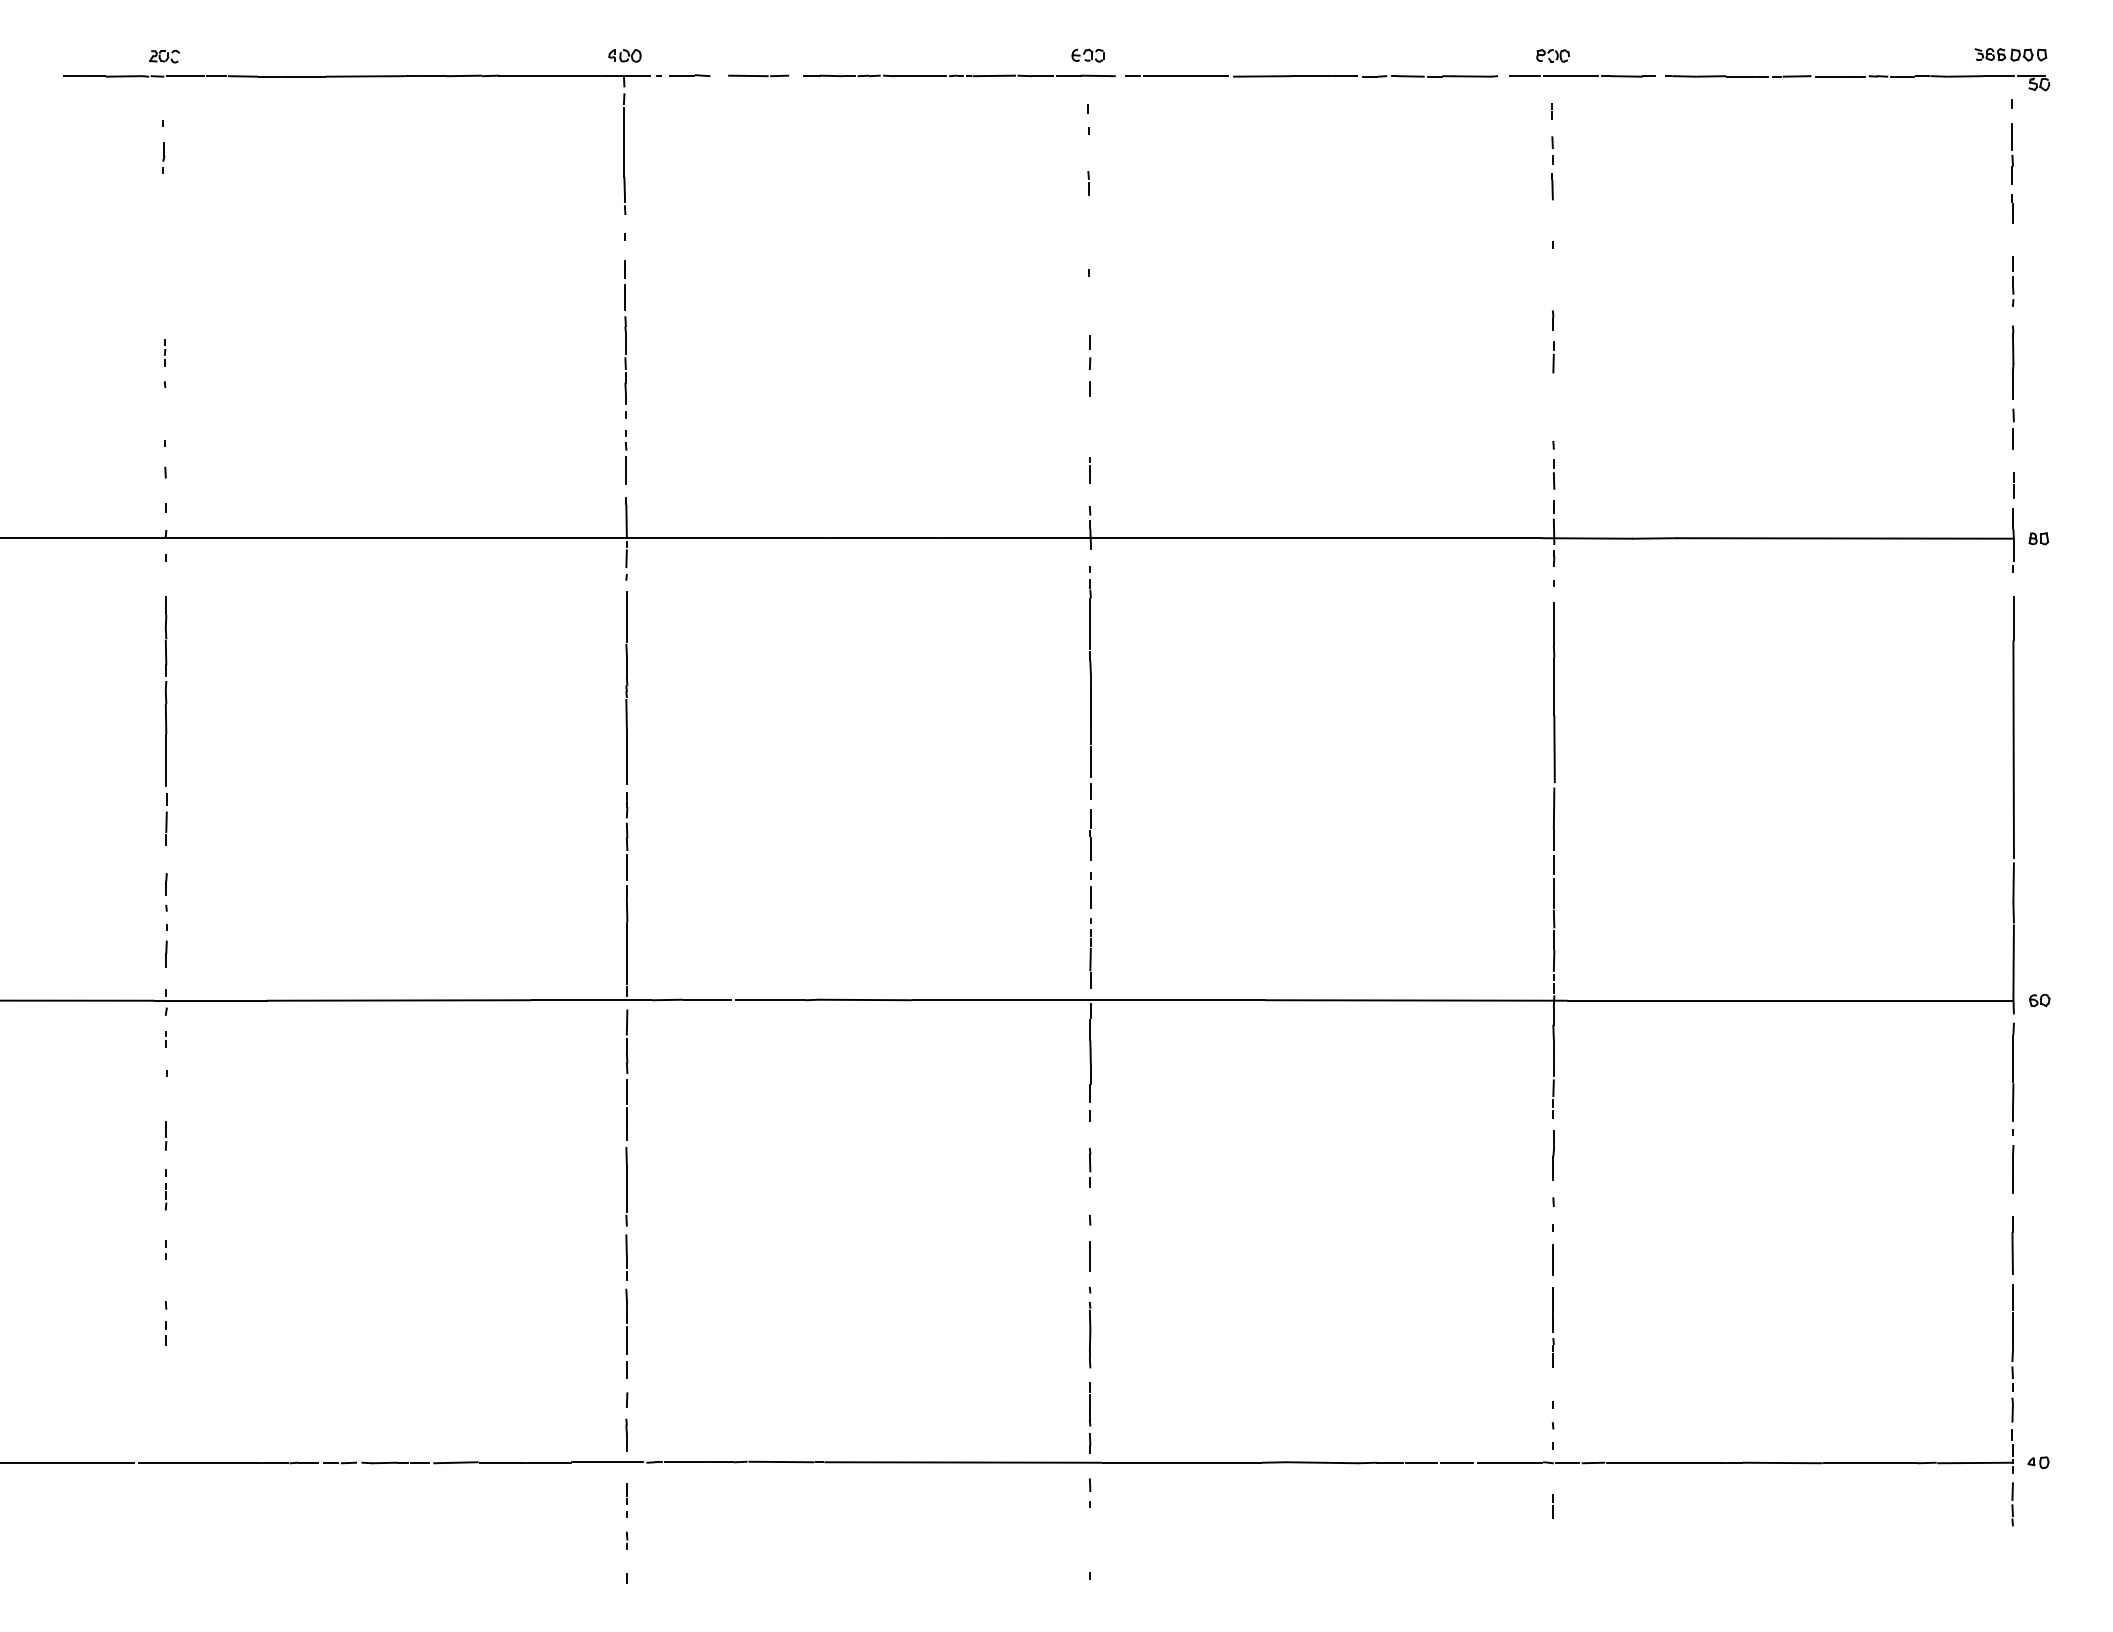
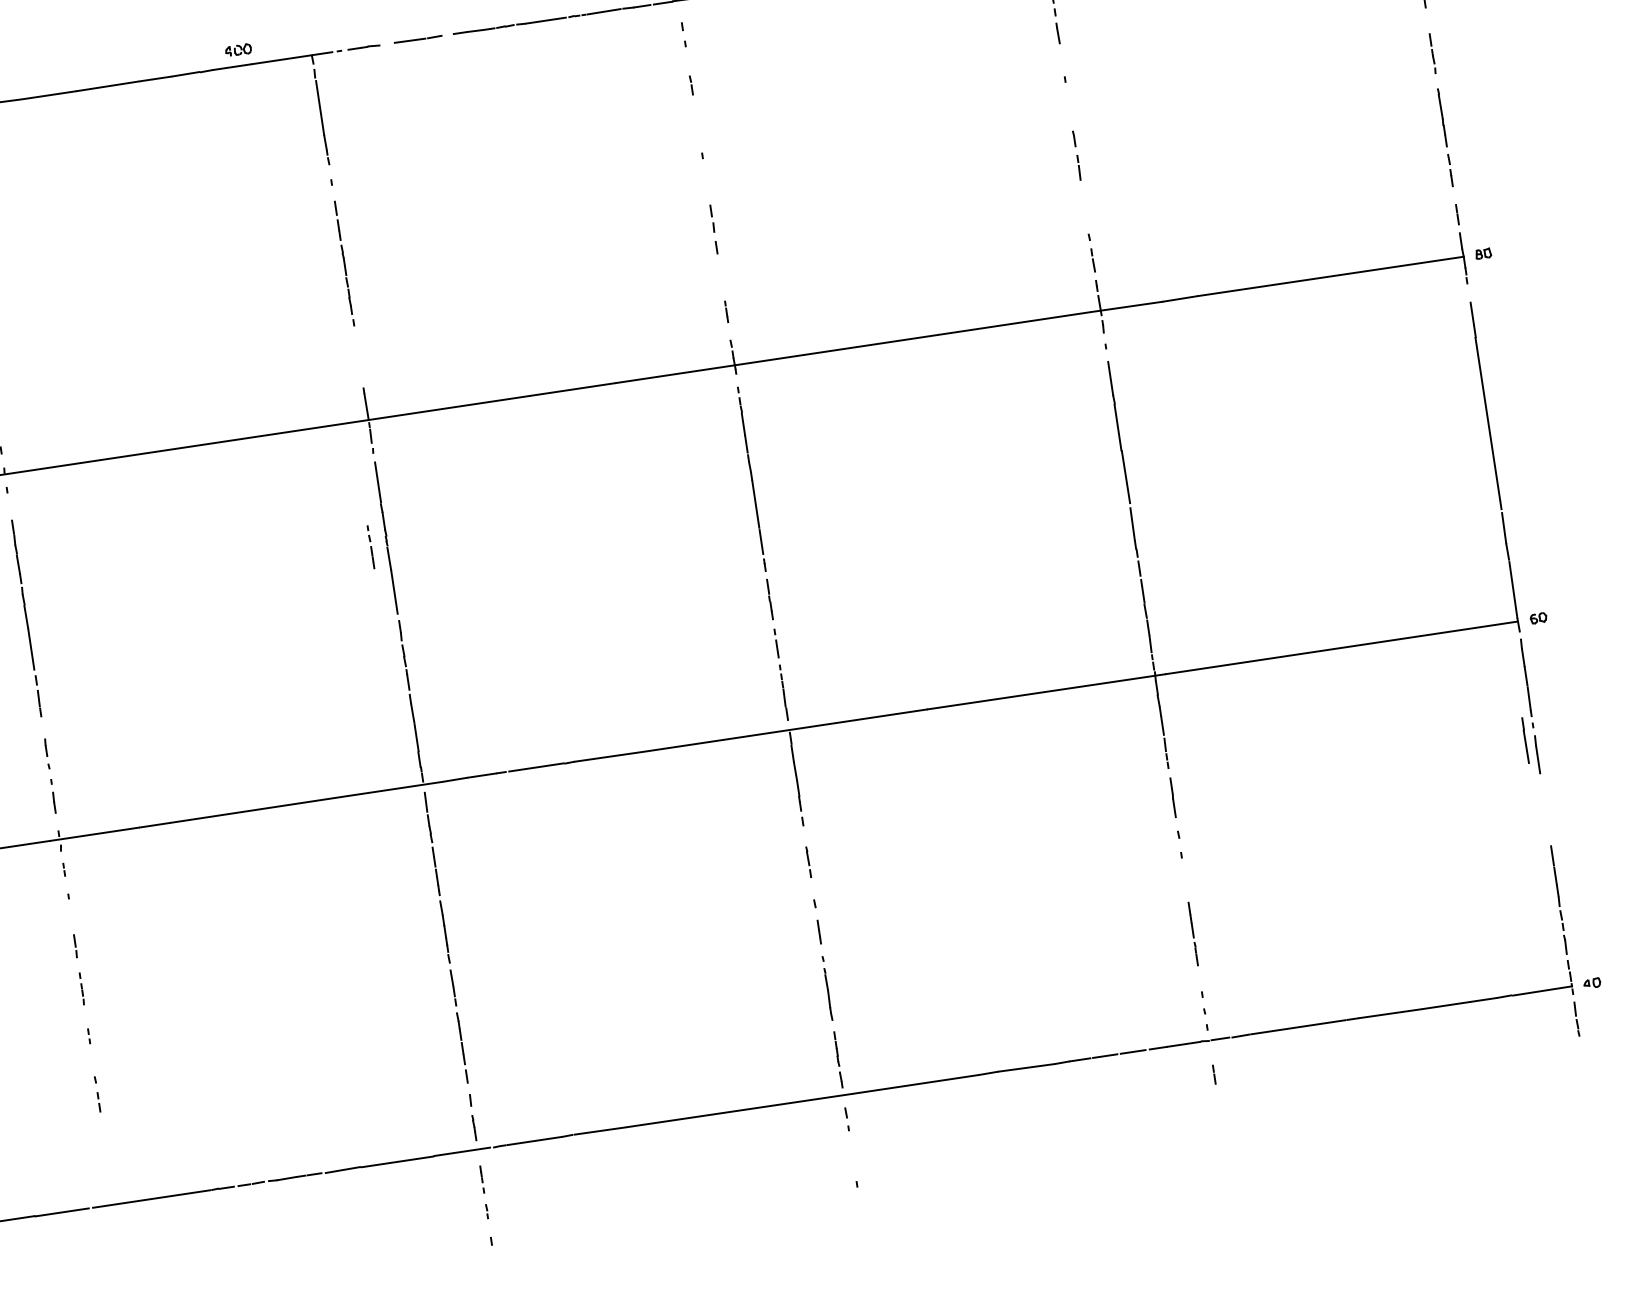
part: (624, 55) -> (238, 49), moved
part: (626, 457) -> (371, 547), moved
line: (2012, 1245) -> (1525, 740), moved
line: (1552, 1259) -> (1184, 880), removed

